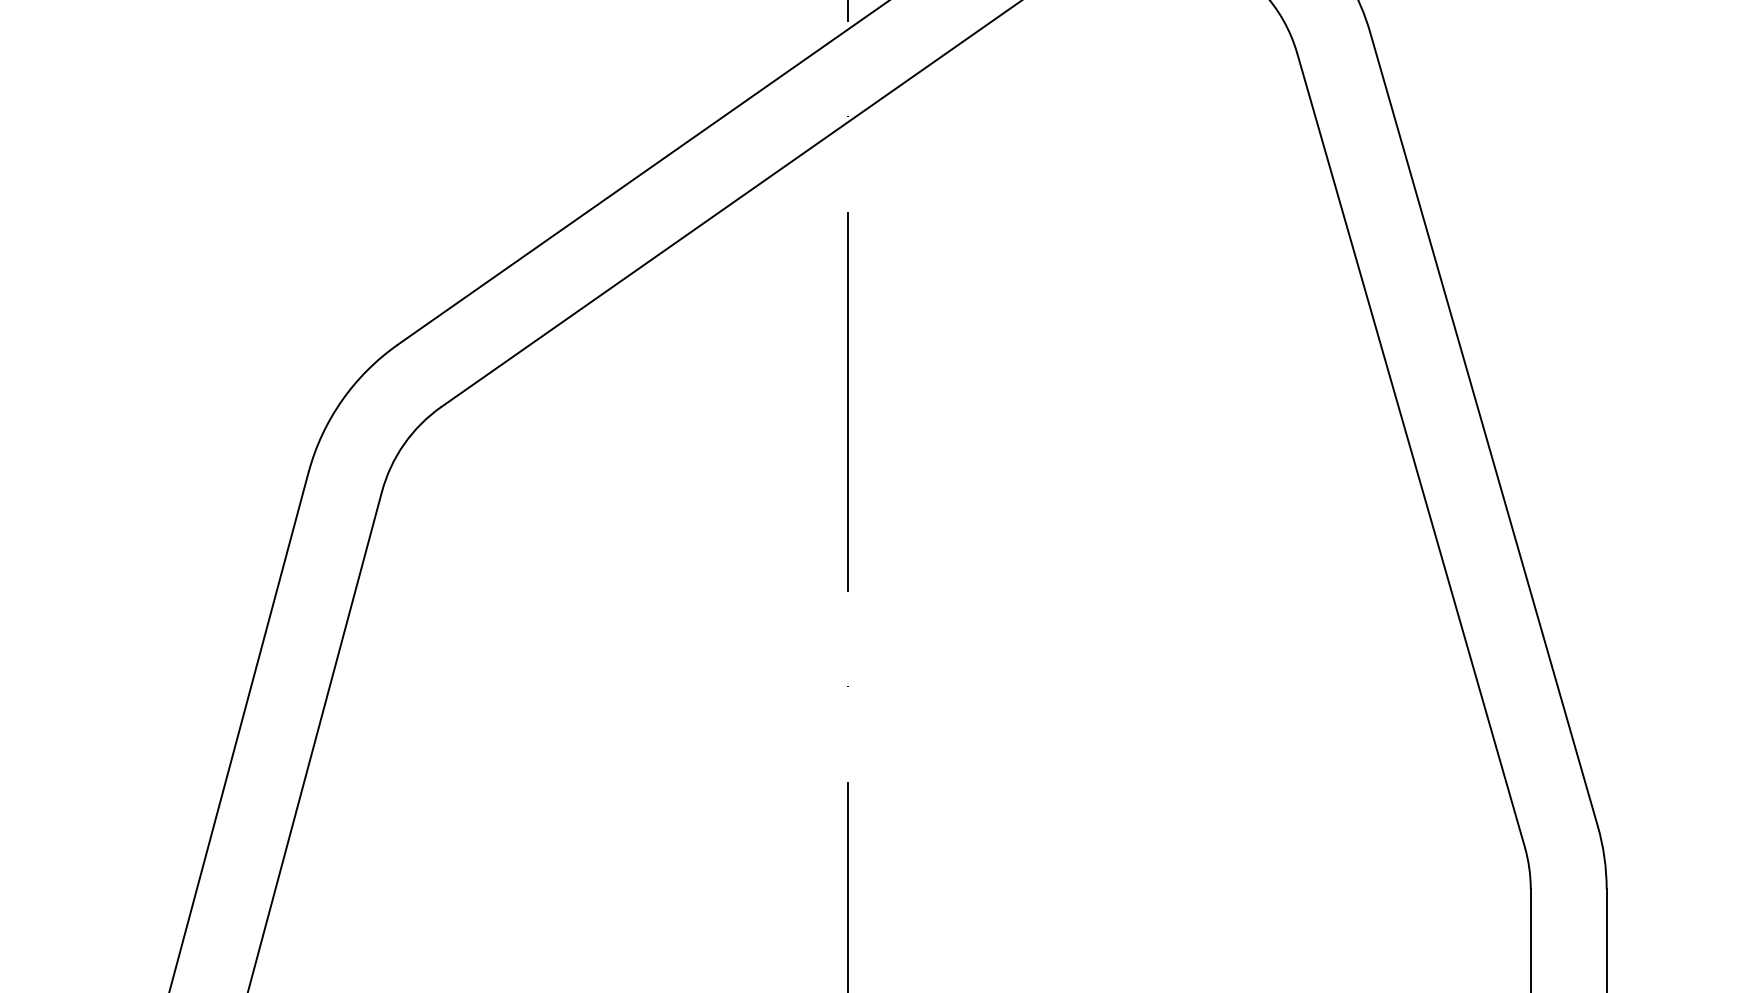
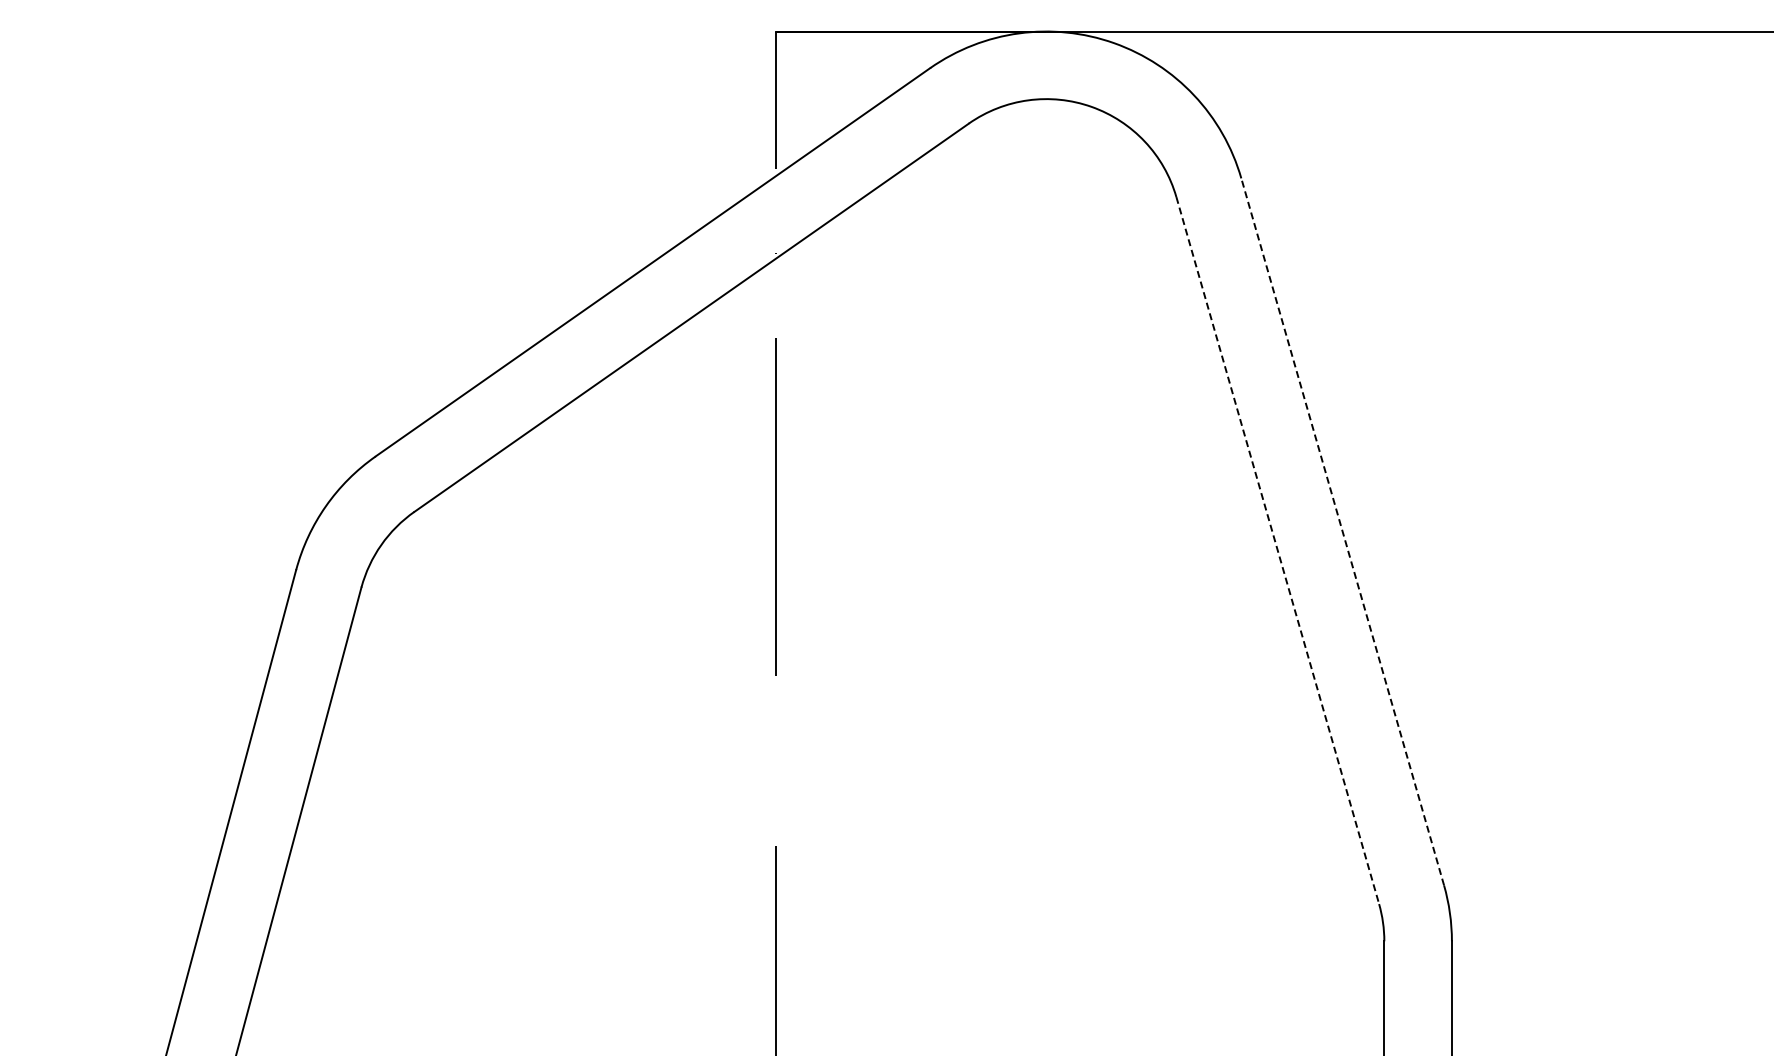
line: (1483, 428) -> (1342, 531), solid -> dashed
line: (1410, 450) -> (1277, 550), solid -> dashed

